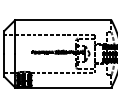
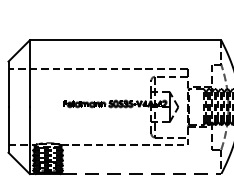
line: (71, 87) -> (141, 174), solid -> dashed

